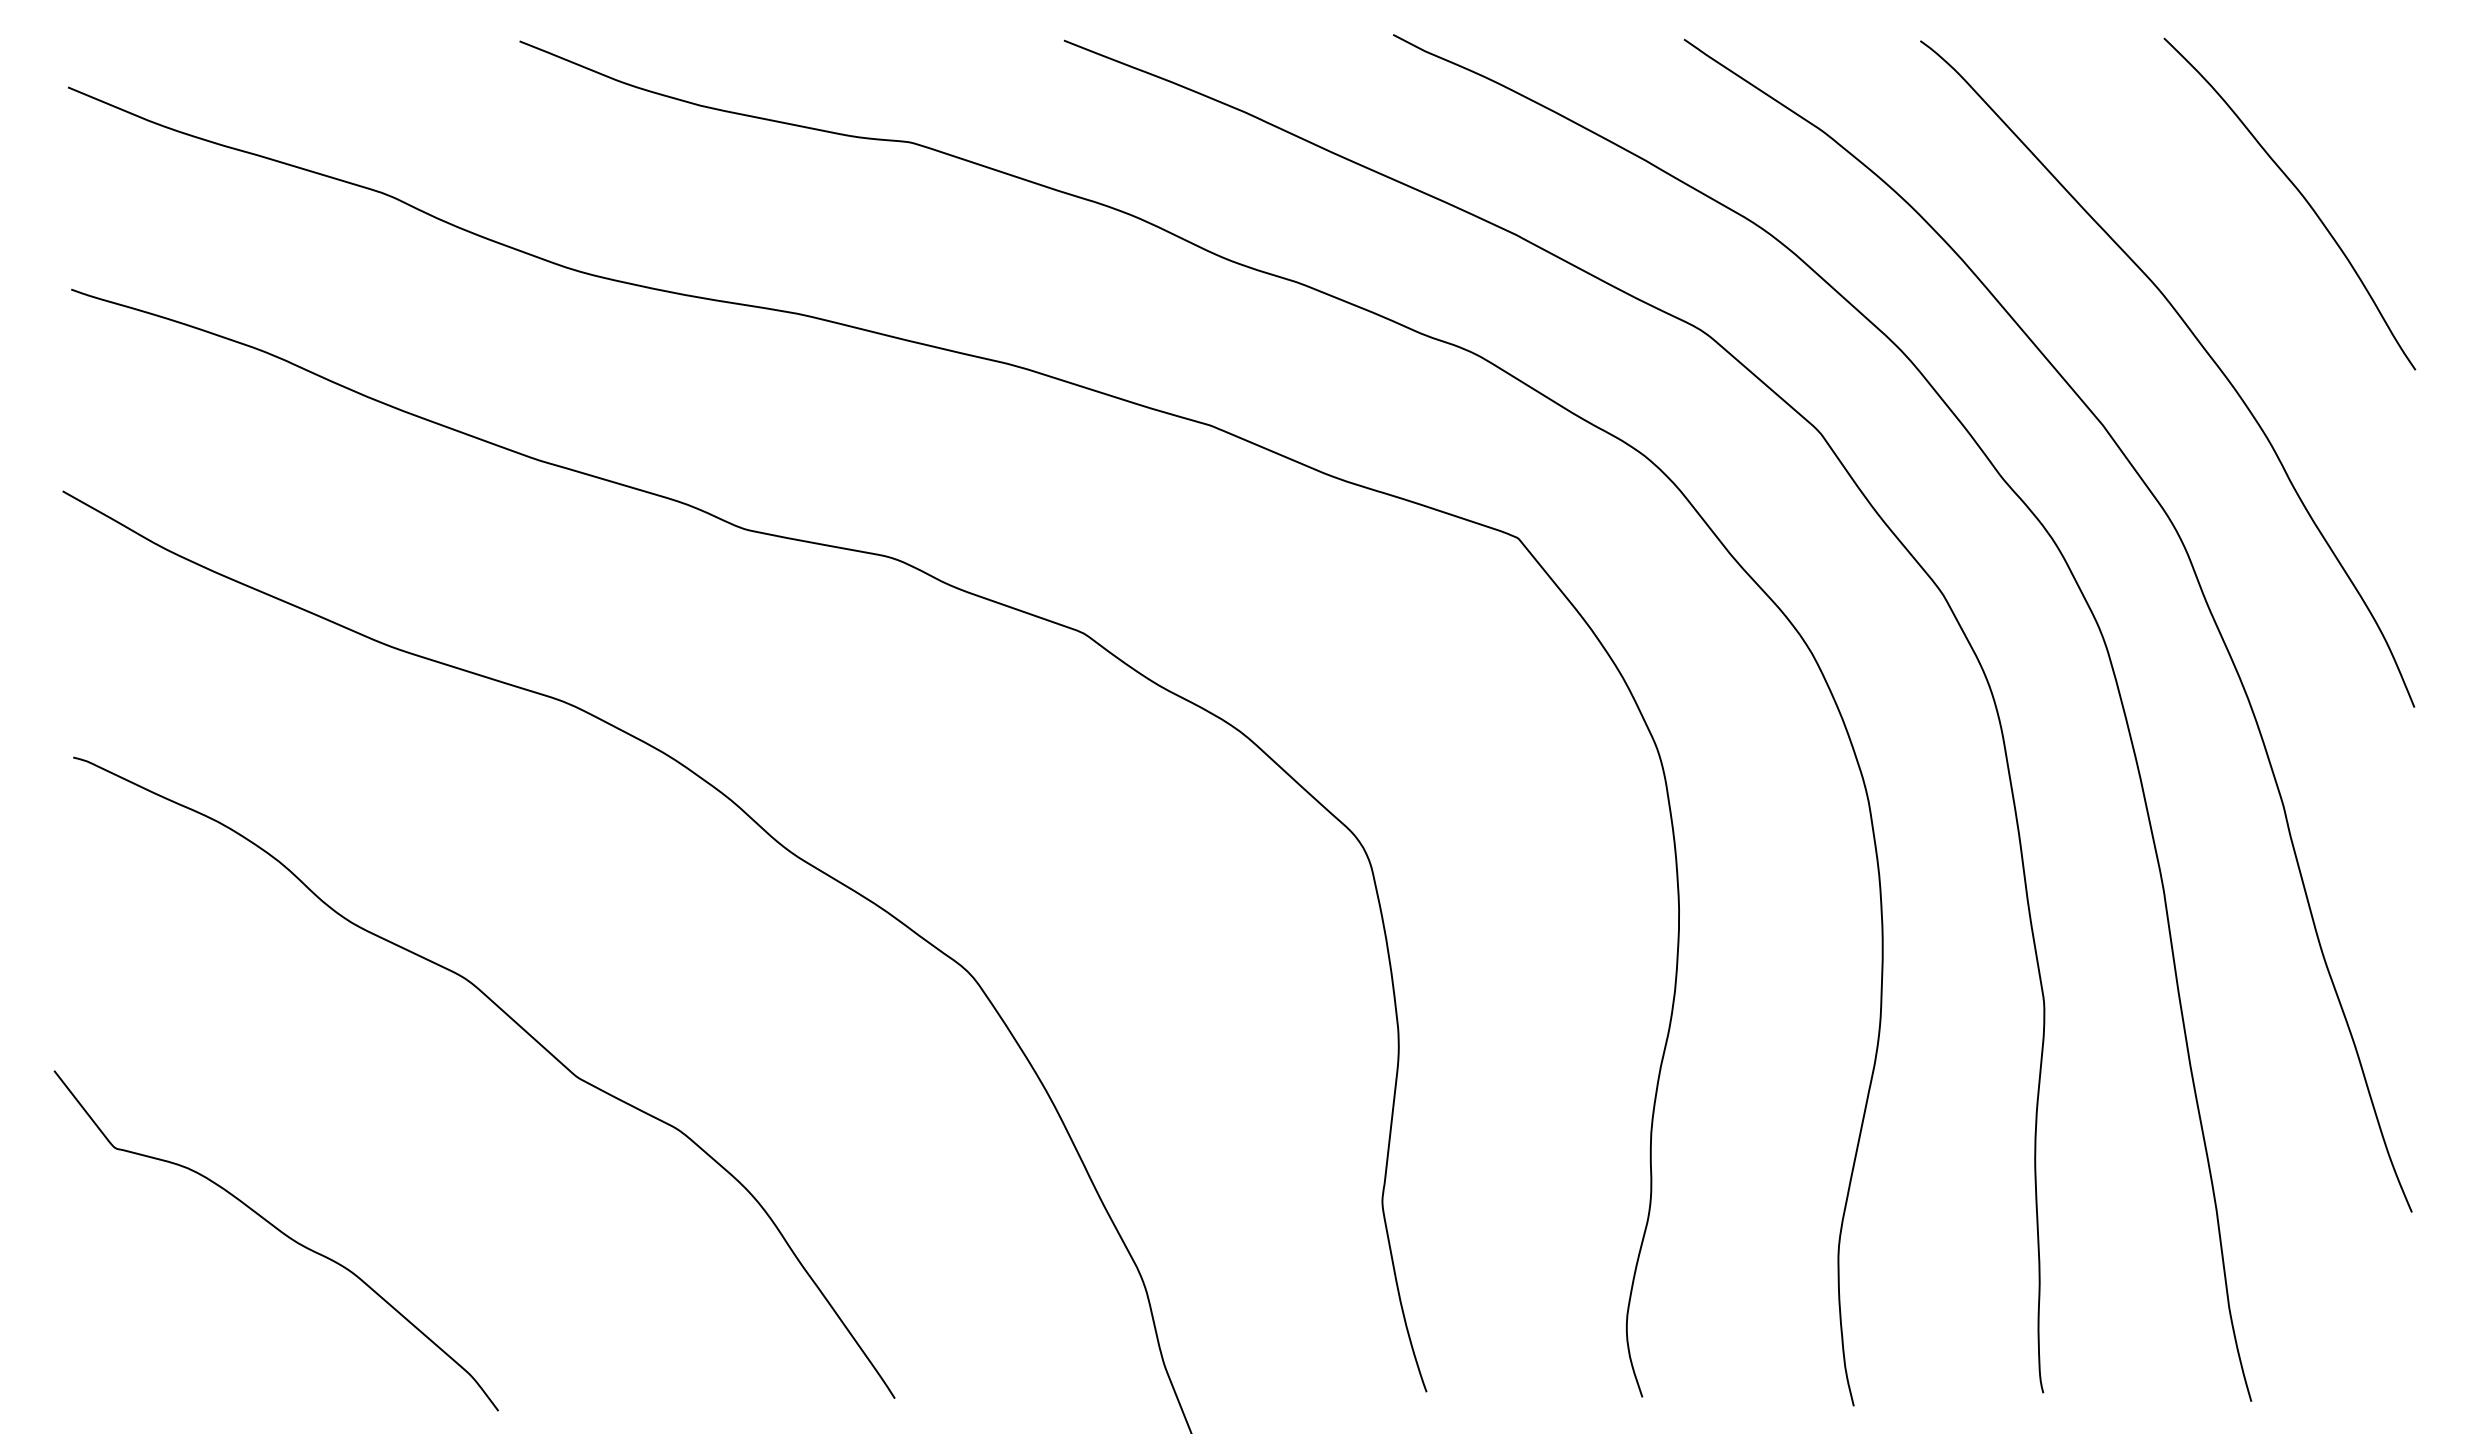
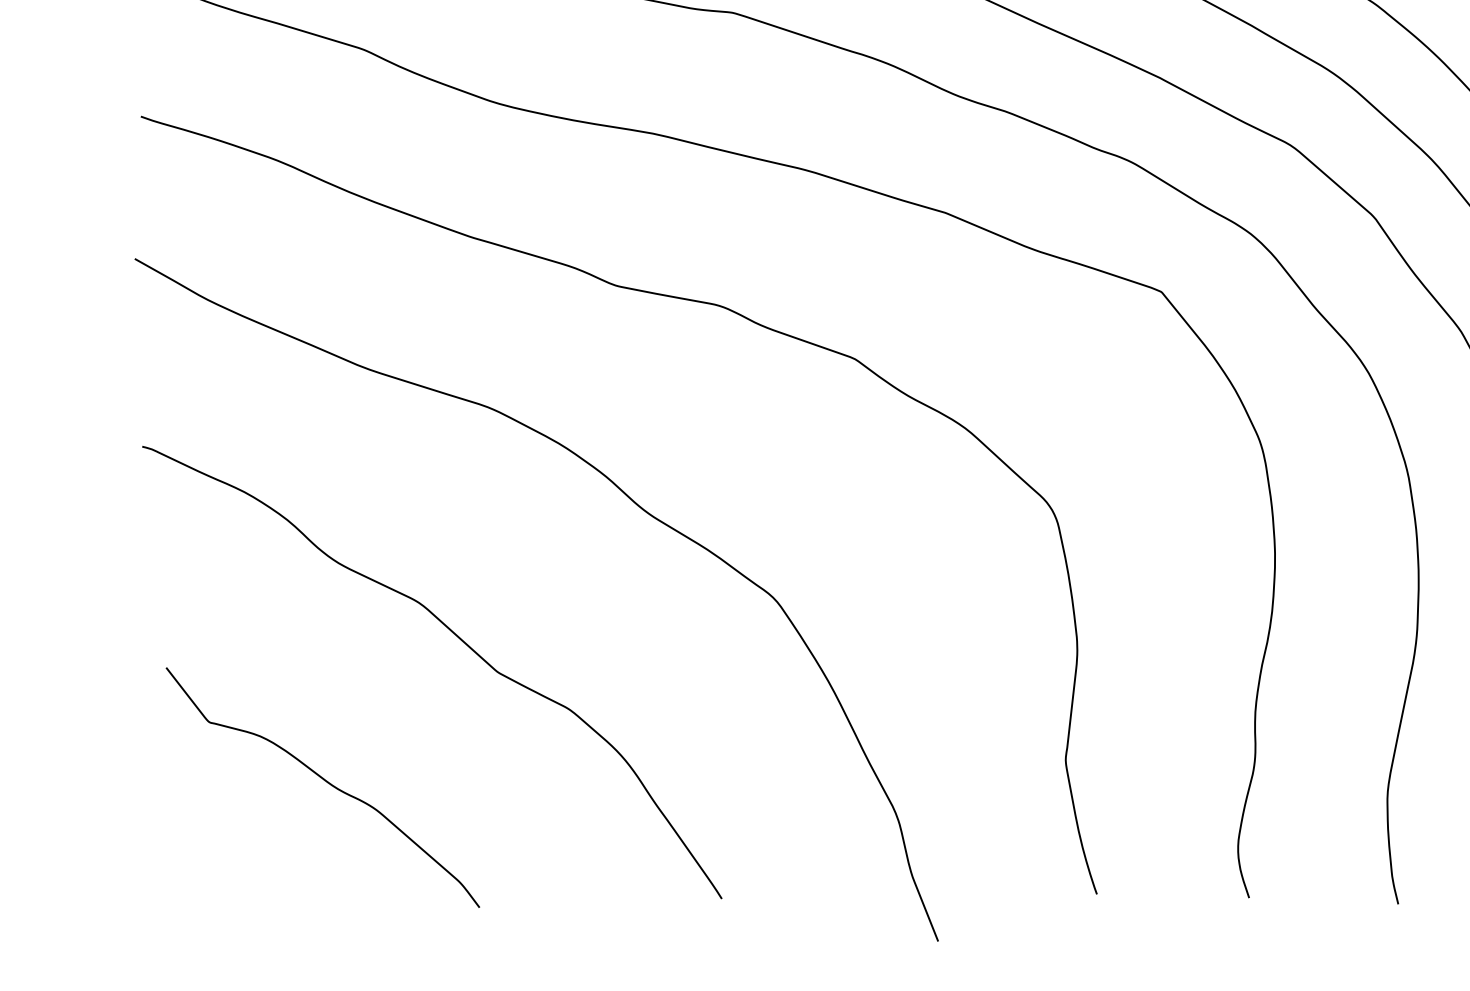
curve: (281, 1233) -> (326, 782), moved

